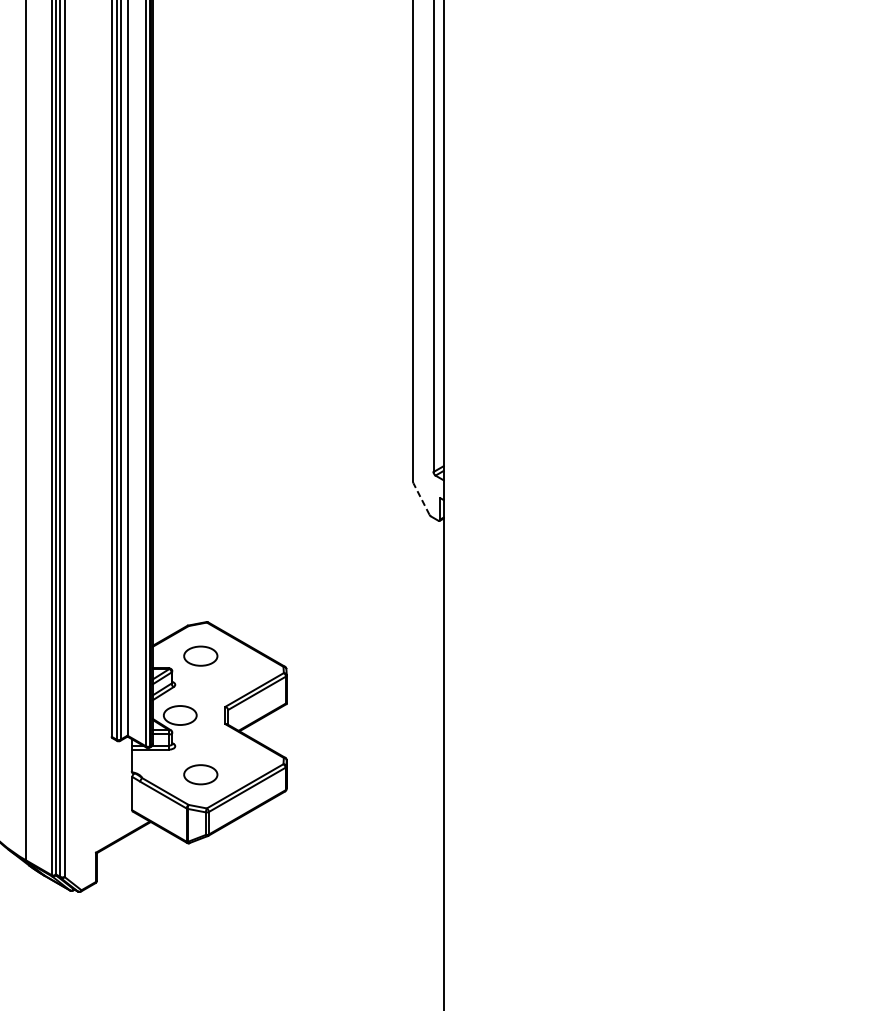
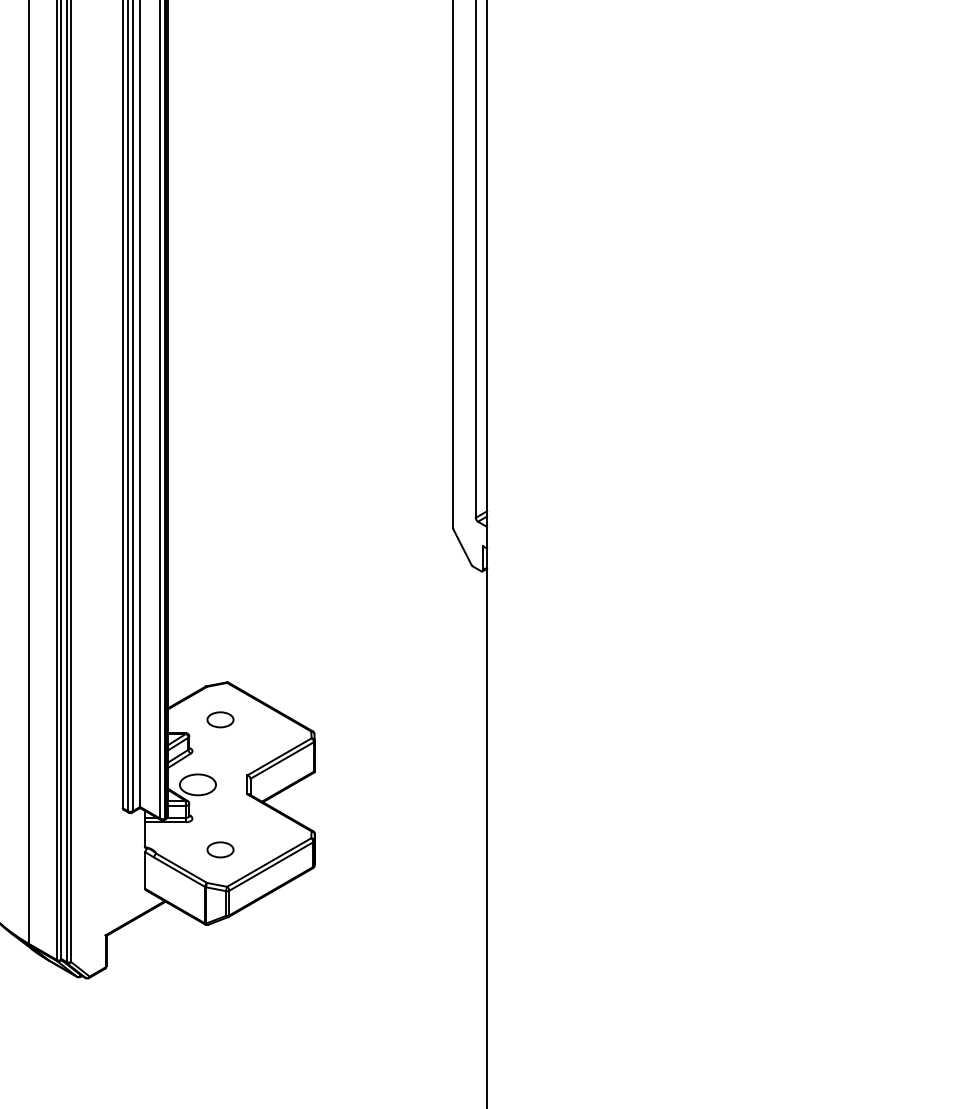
line: (421, 498) -> (462, 546), dashed -> solid
part: (200, 655) -> (220, 719), size x0.71
part: (200, 774) -> (220, 849), size x0.71

